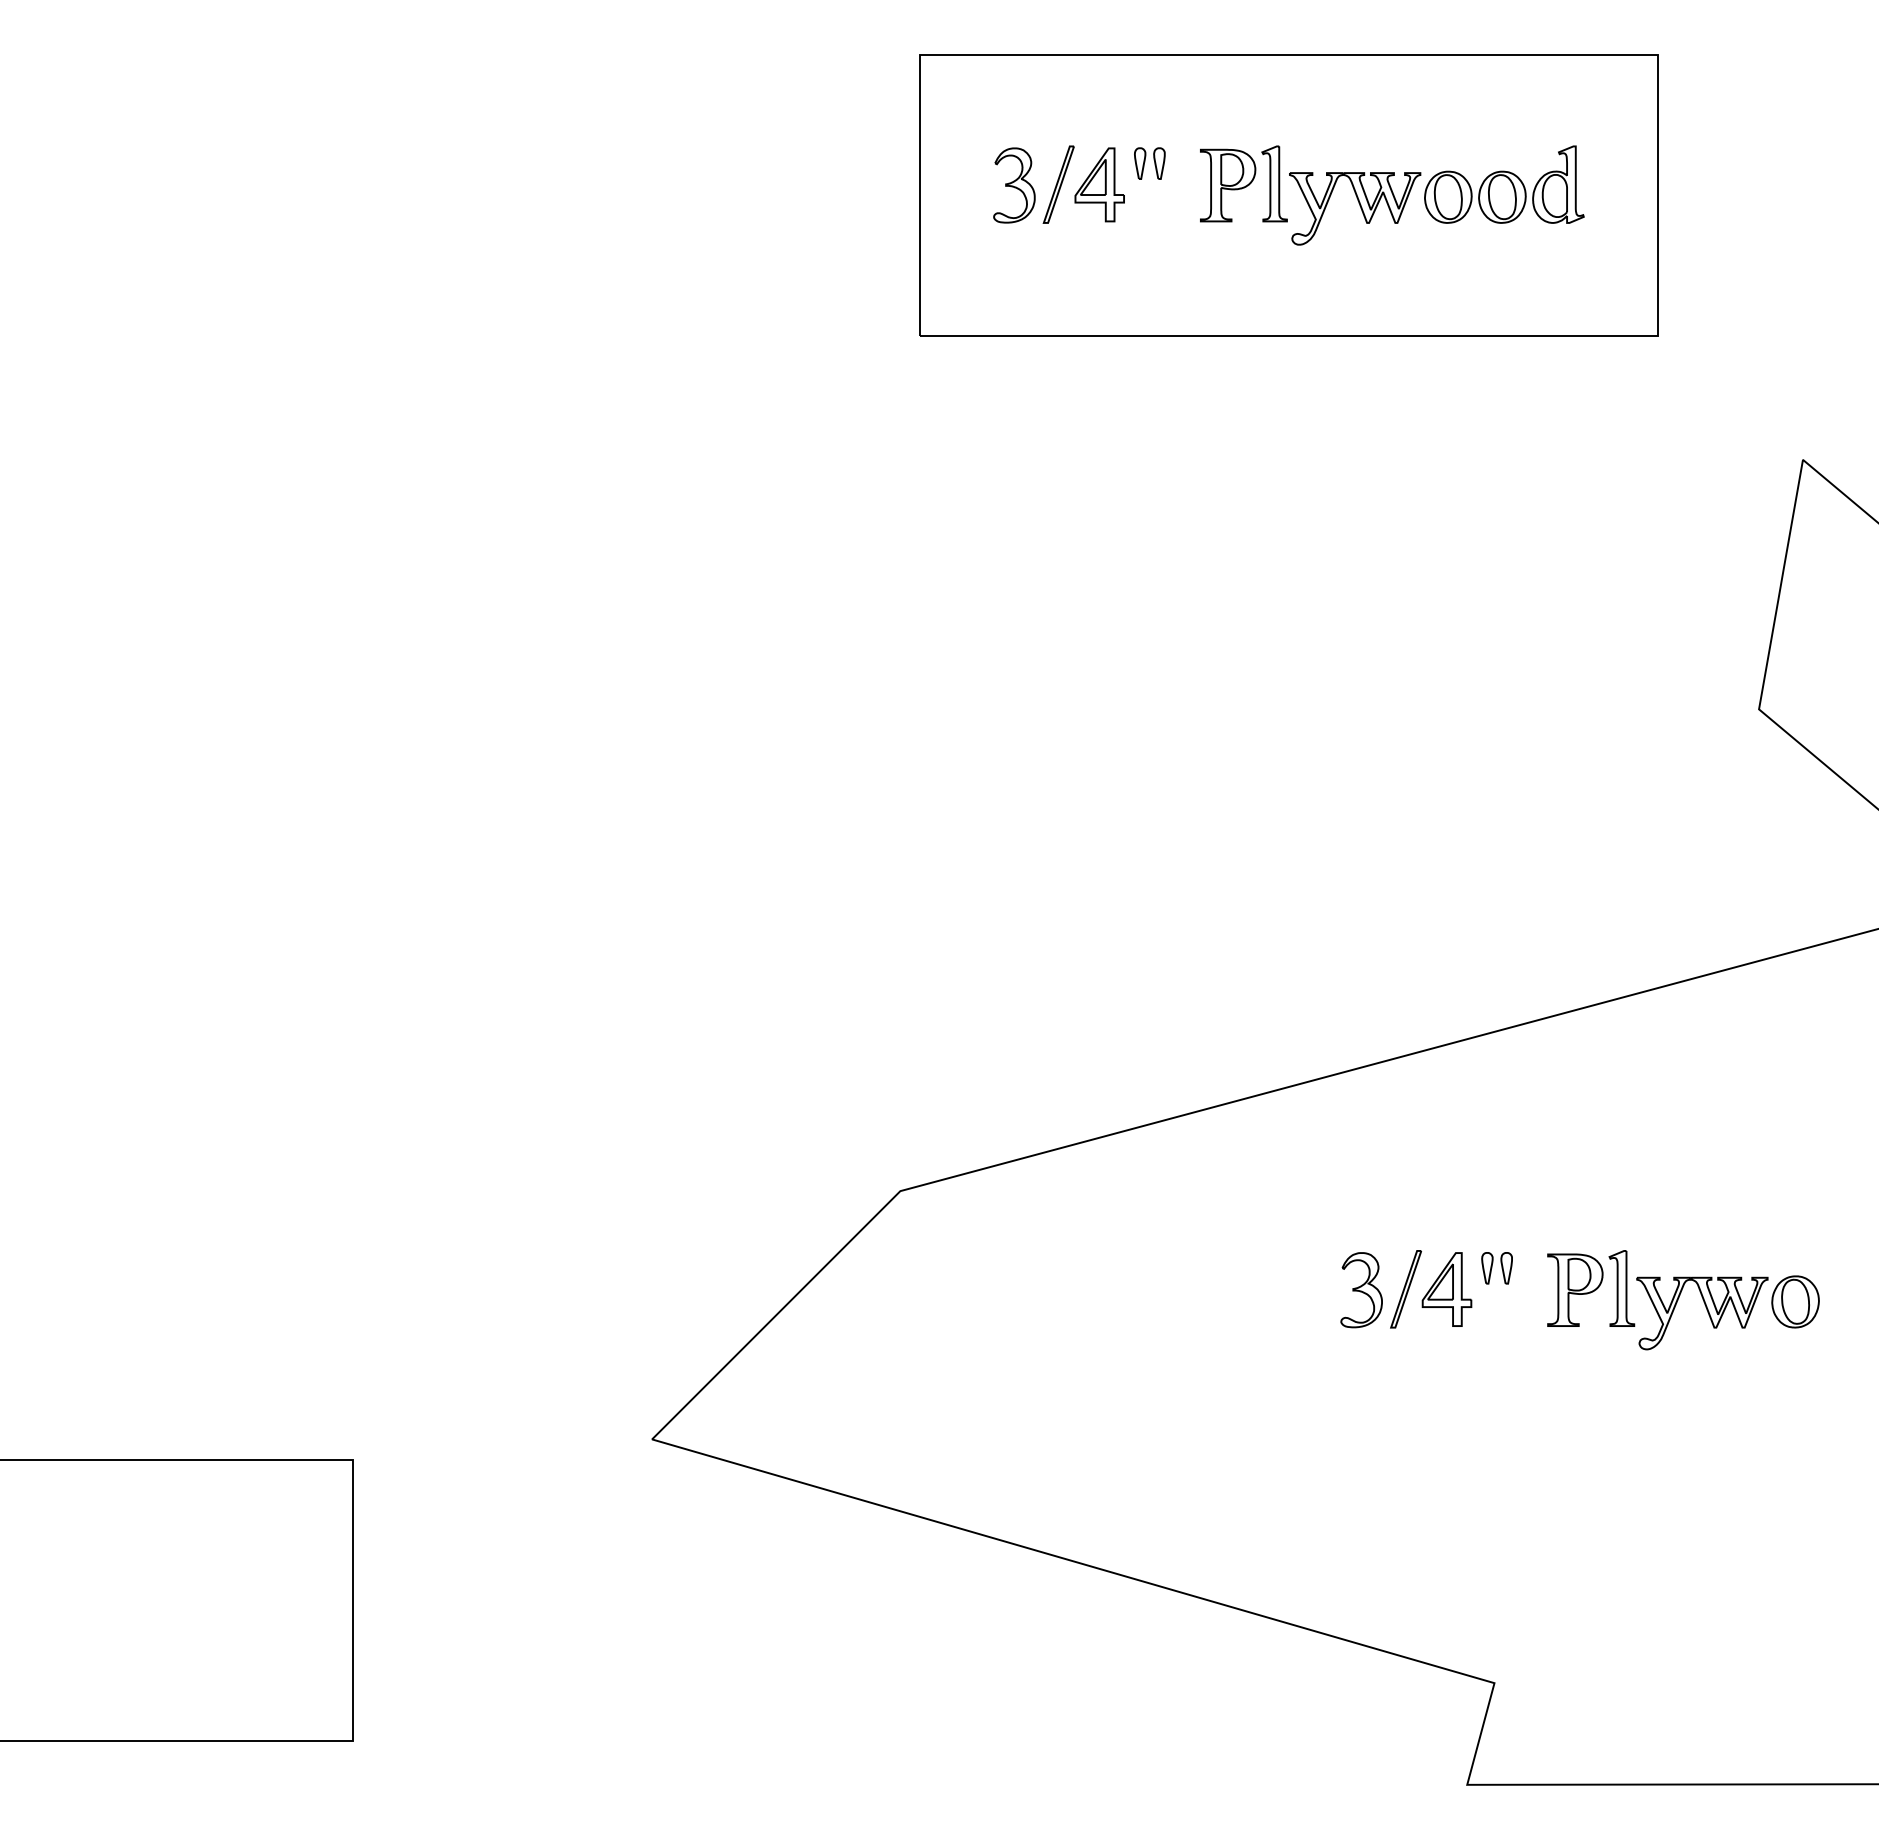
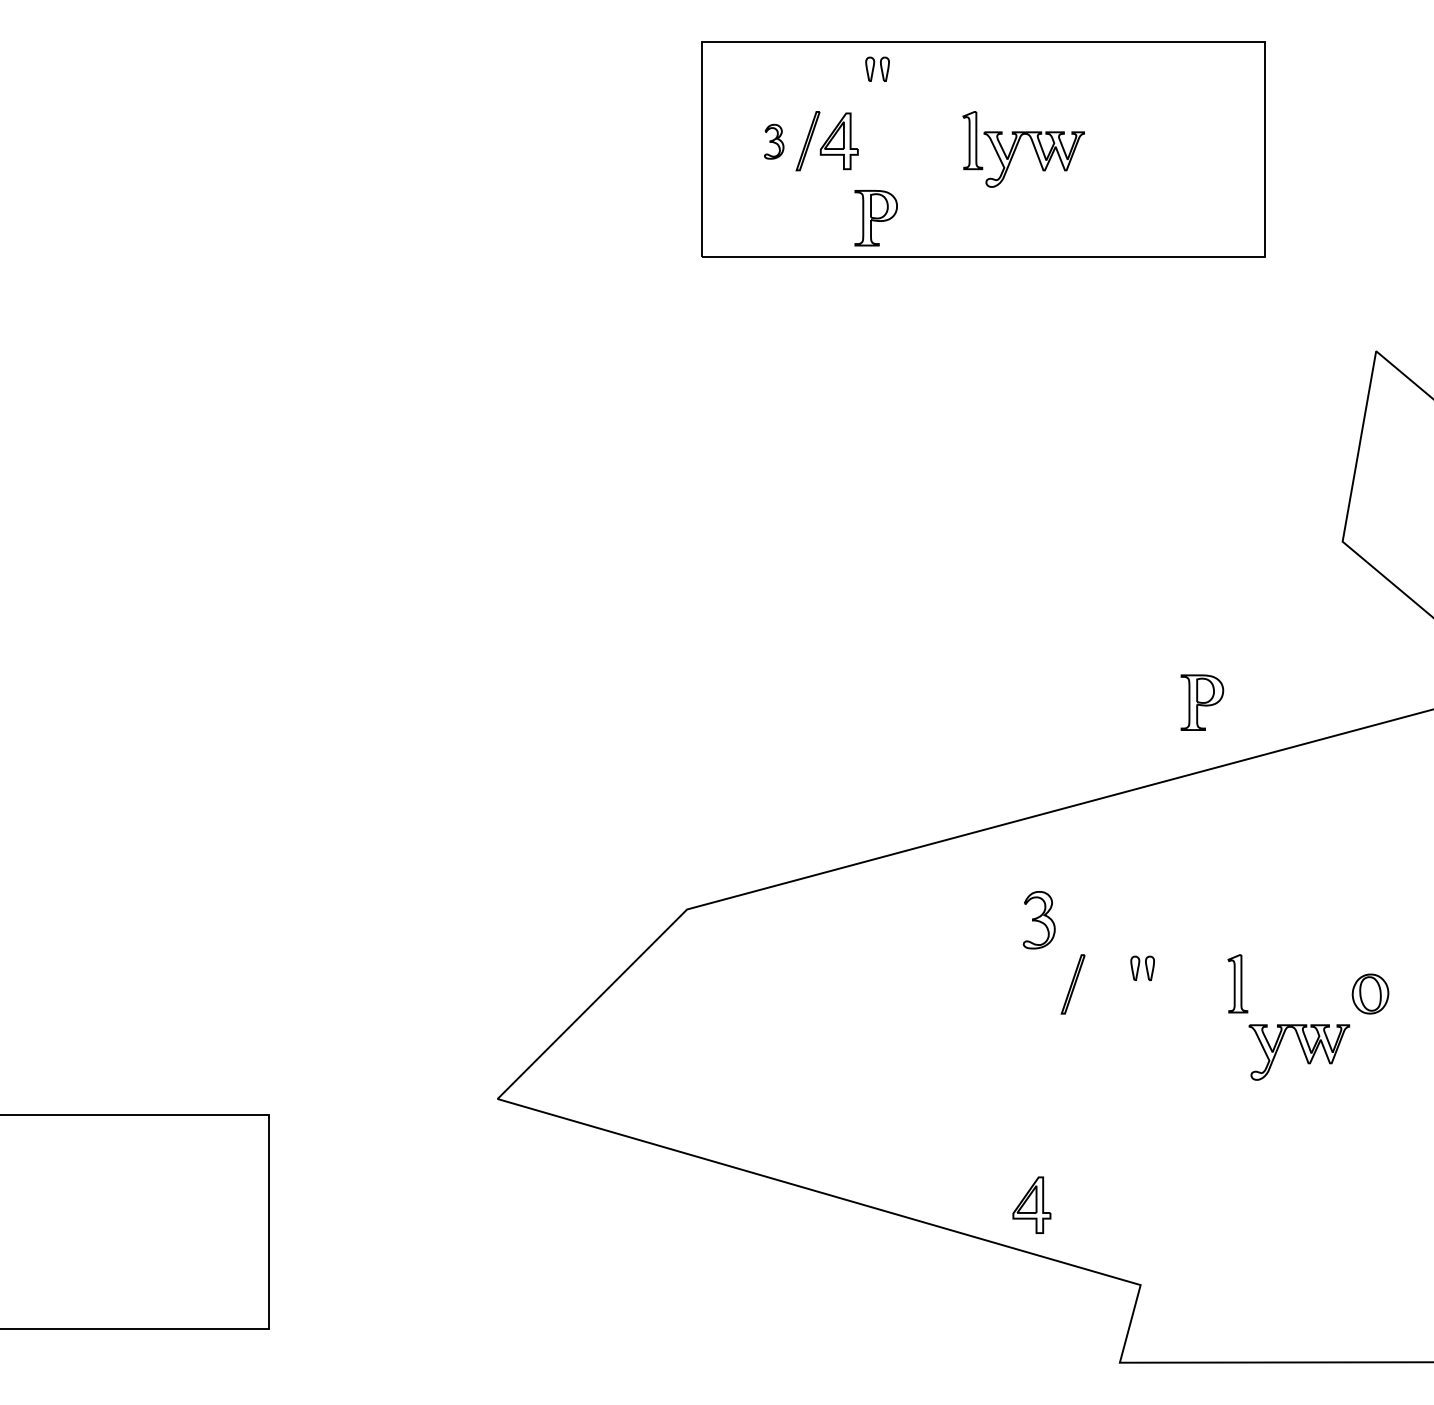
part: (1149, 163) -> (877, 69), moved
part: (1504, 184) -> (1148, 141), removed
part: (1014, 185) -> (774, 141), size x0.6
part: (1228, 185) -> (876, 218), moved
part: (1446, 1289) -> (1031, 1205), moved
part: (1575, 1289) -> (1202, 702), moved
part: (1361, 1290) -> (1039, 920), moved
part: (1702, 1313) -> (1299, 1052), moved

